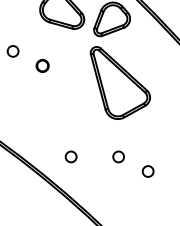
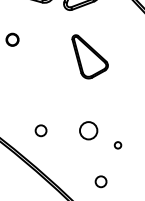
part: (119, 82) -> (89, 56), size x0.6
circle: (118, 156) -> (88, 130), size x1.6
circle: (147, 171) -> (117, 145), size x0.6
circle: (130, 207) -> (100, 181), added

